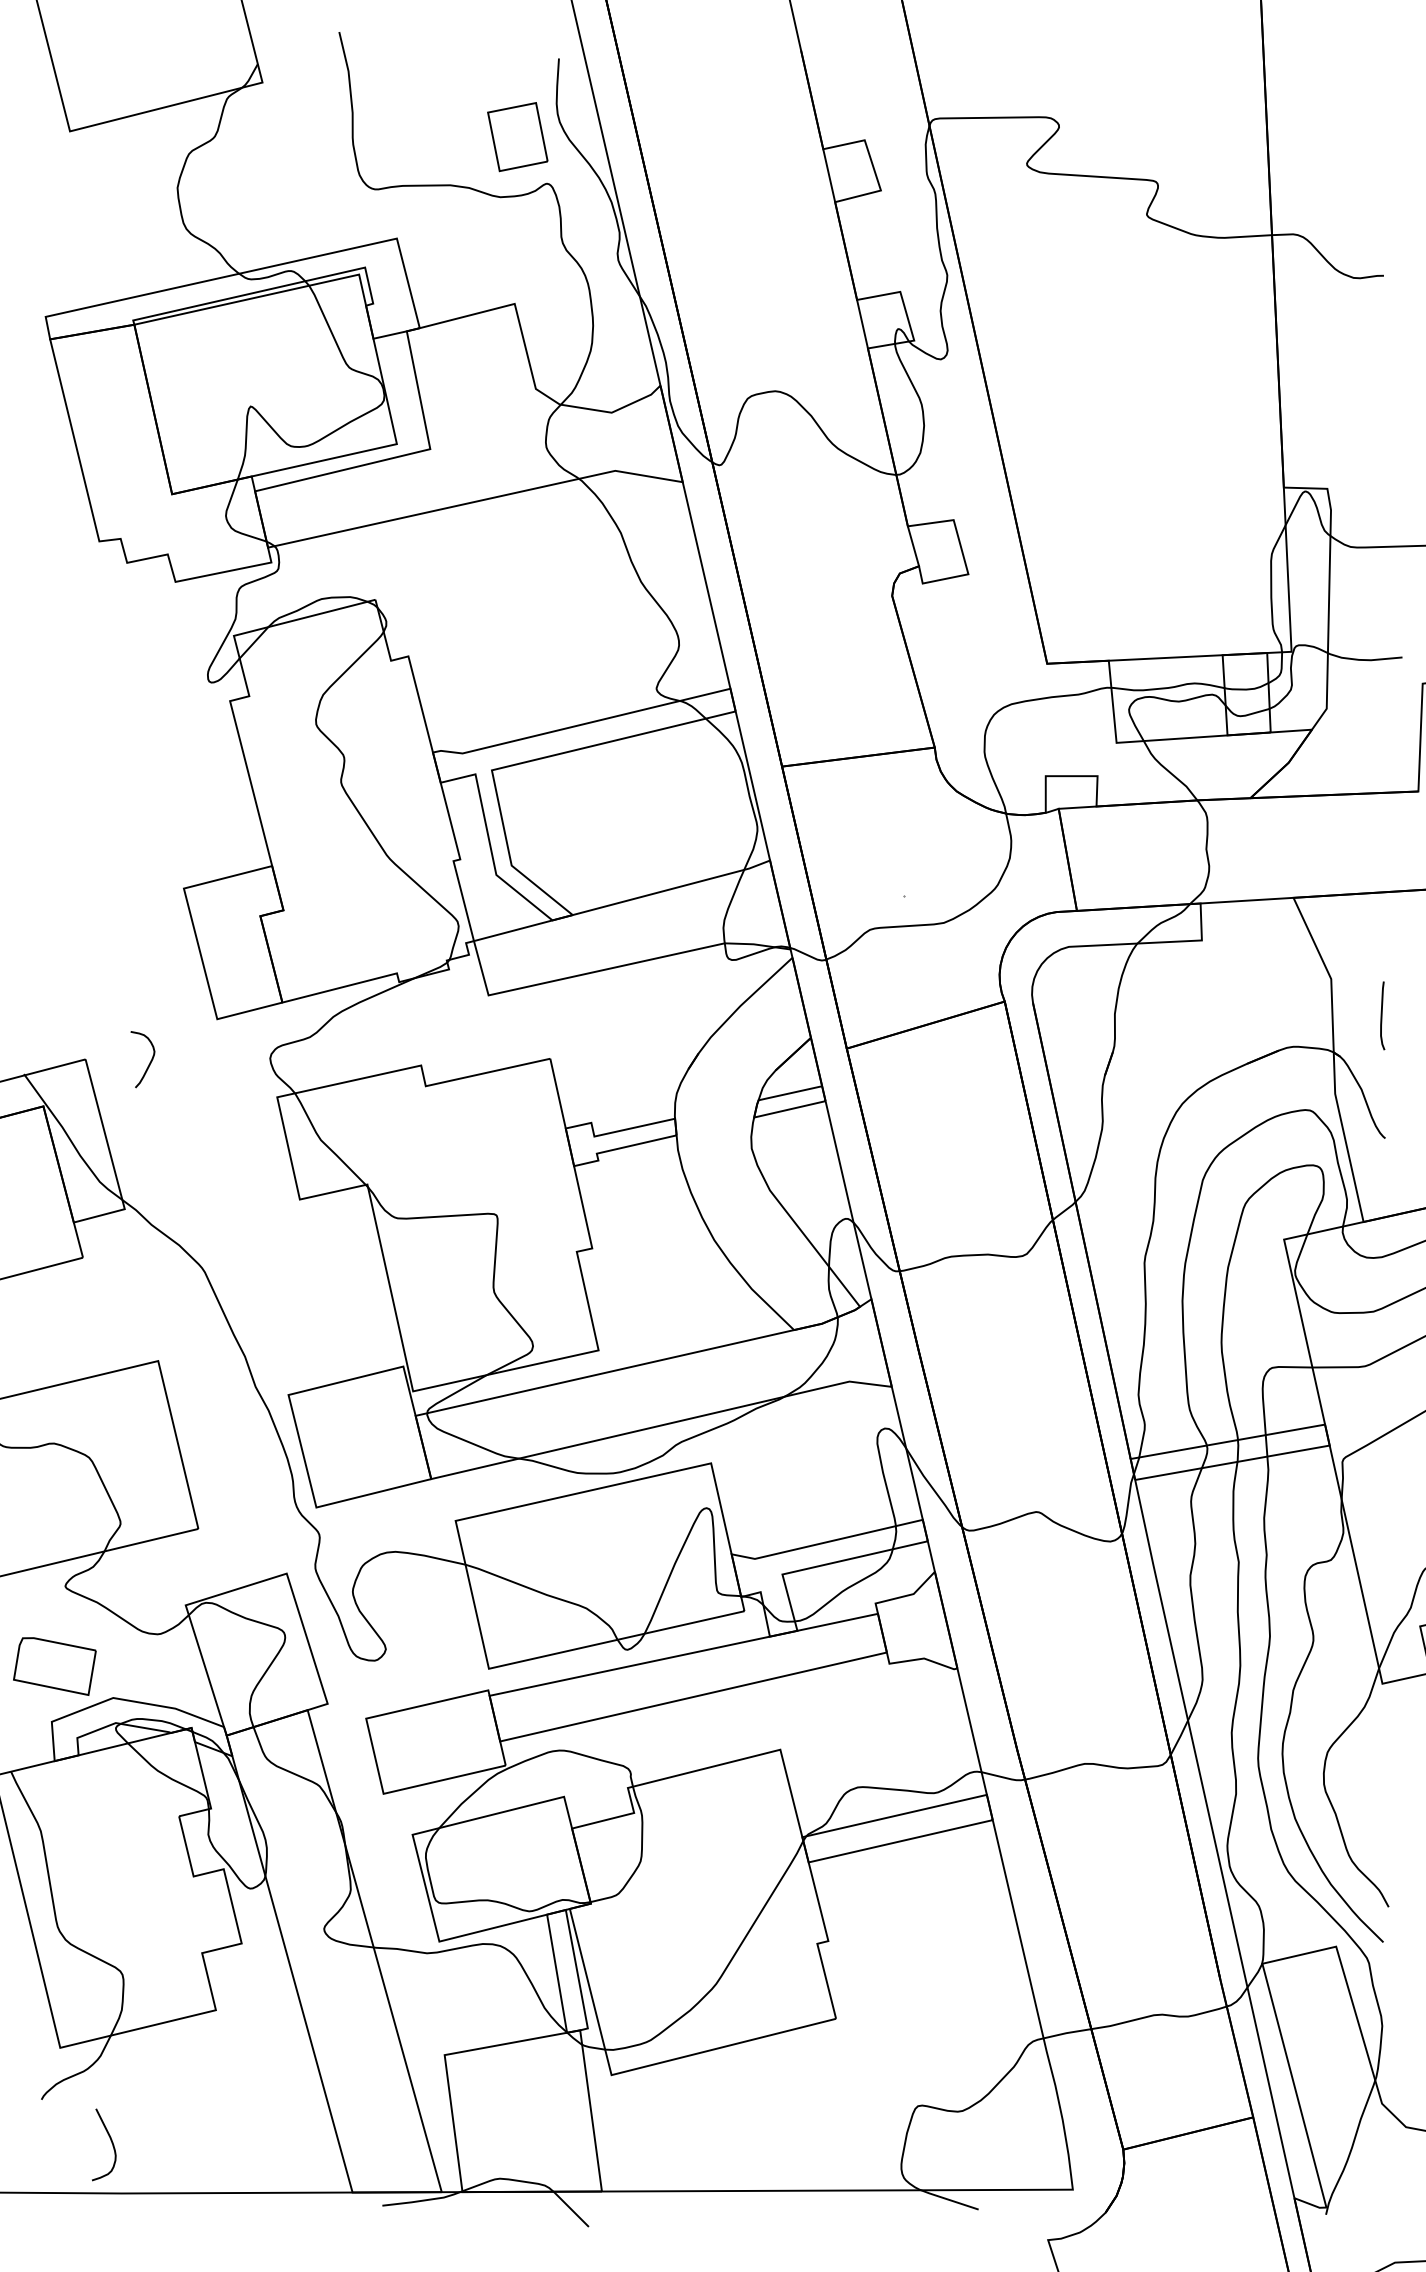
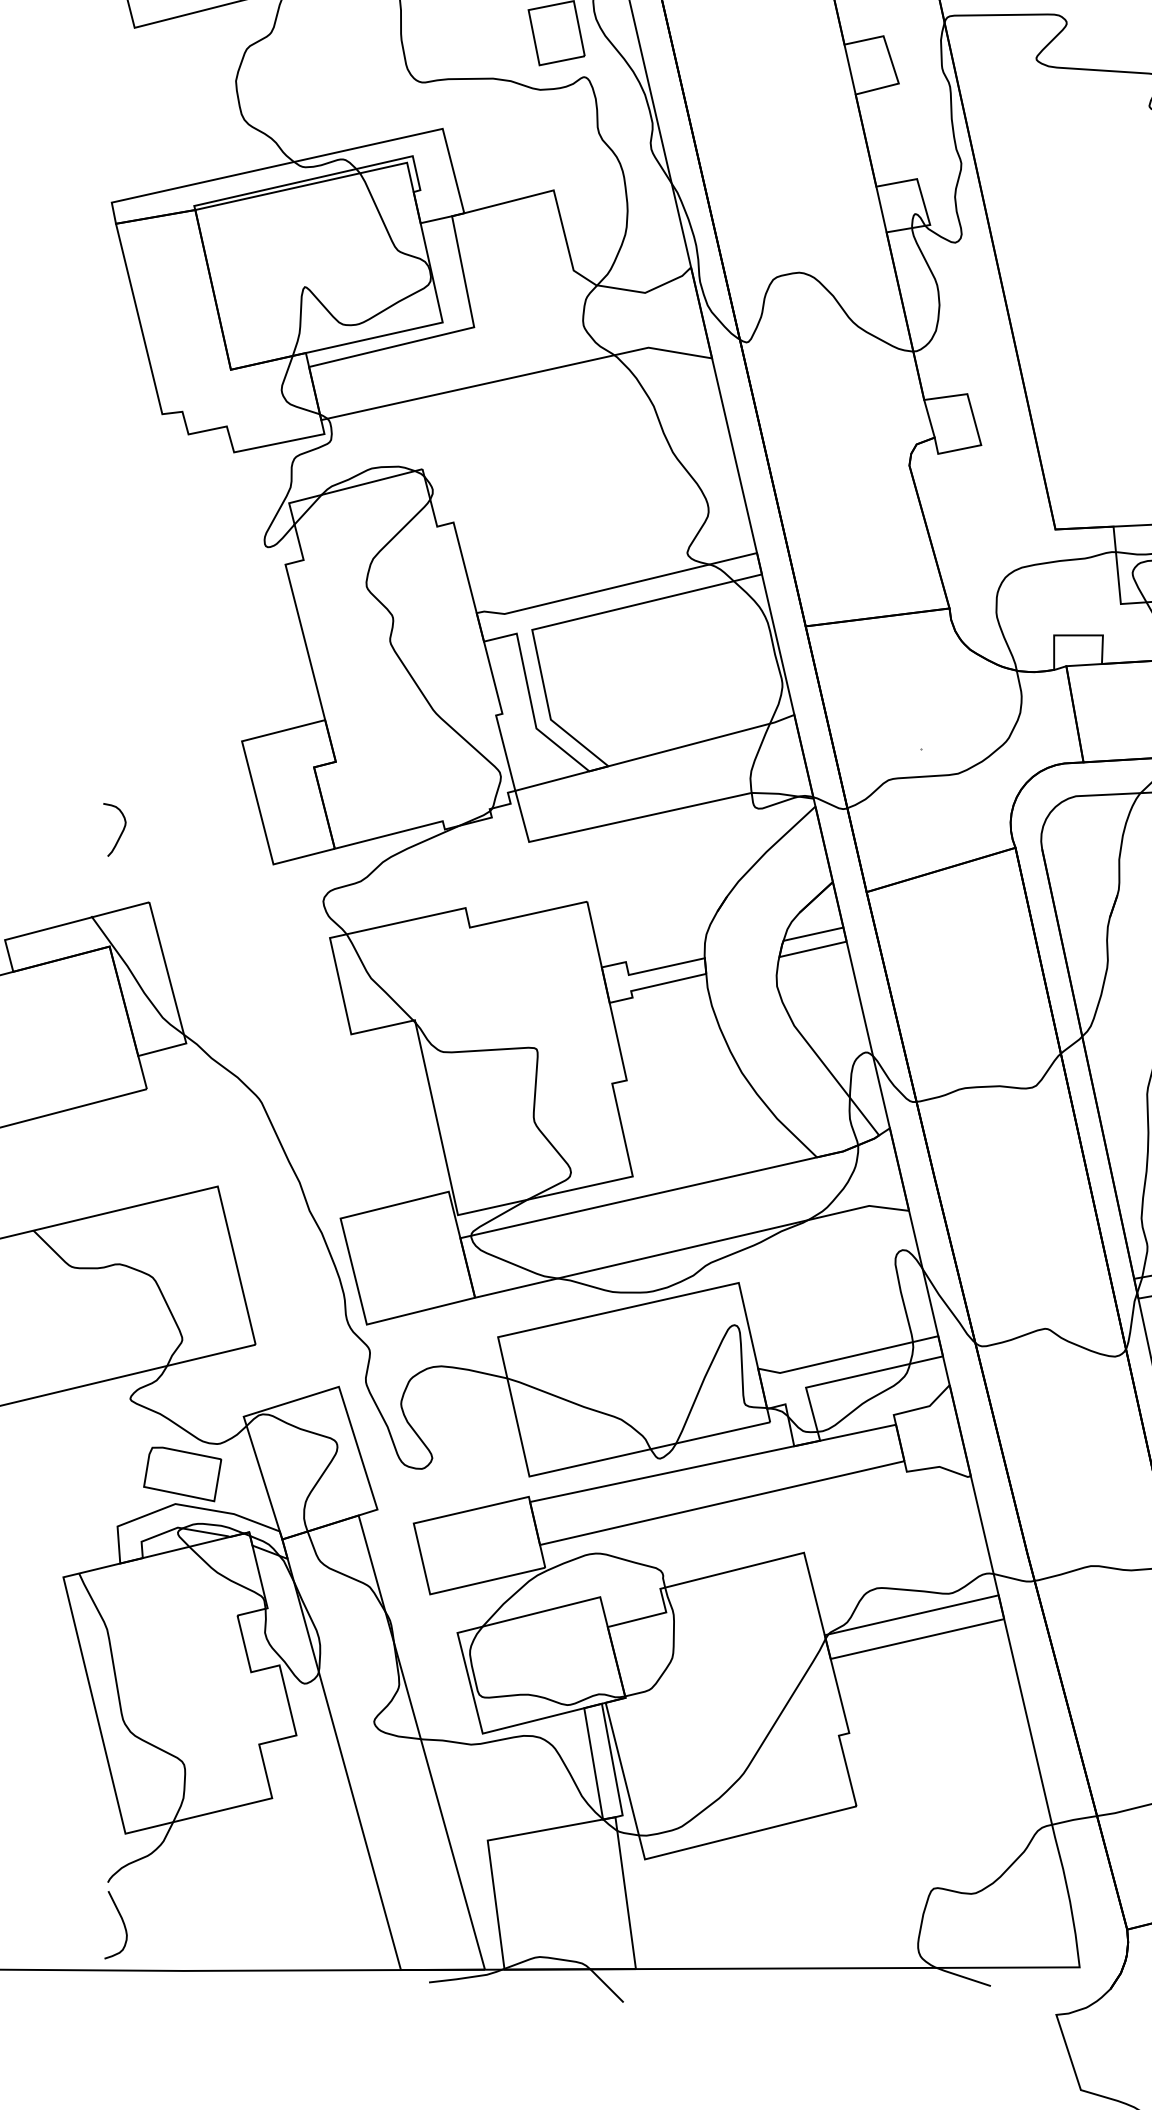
curve: (149, 1062) -> (121, 832), moved
part: (54, 1666) -> (182, 1474), moved
curve: (111, 2143) -> (122, 1923), moved

